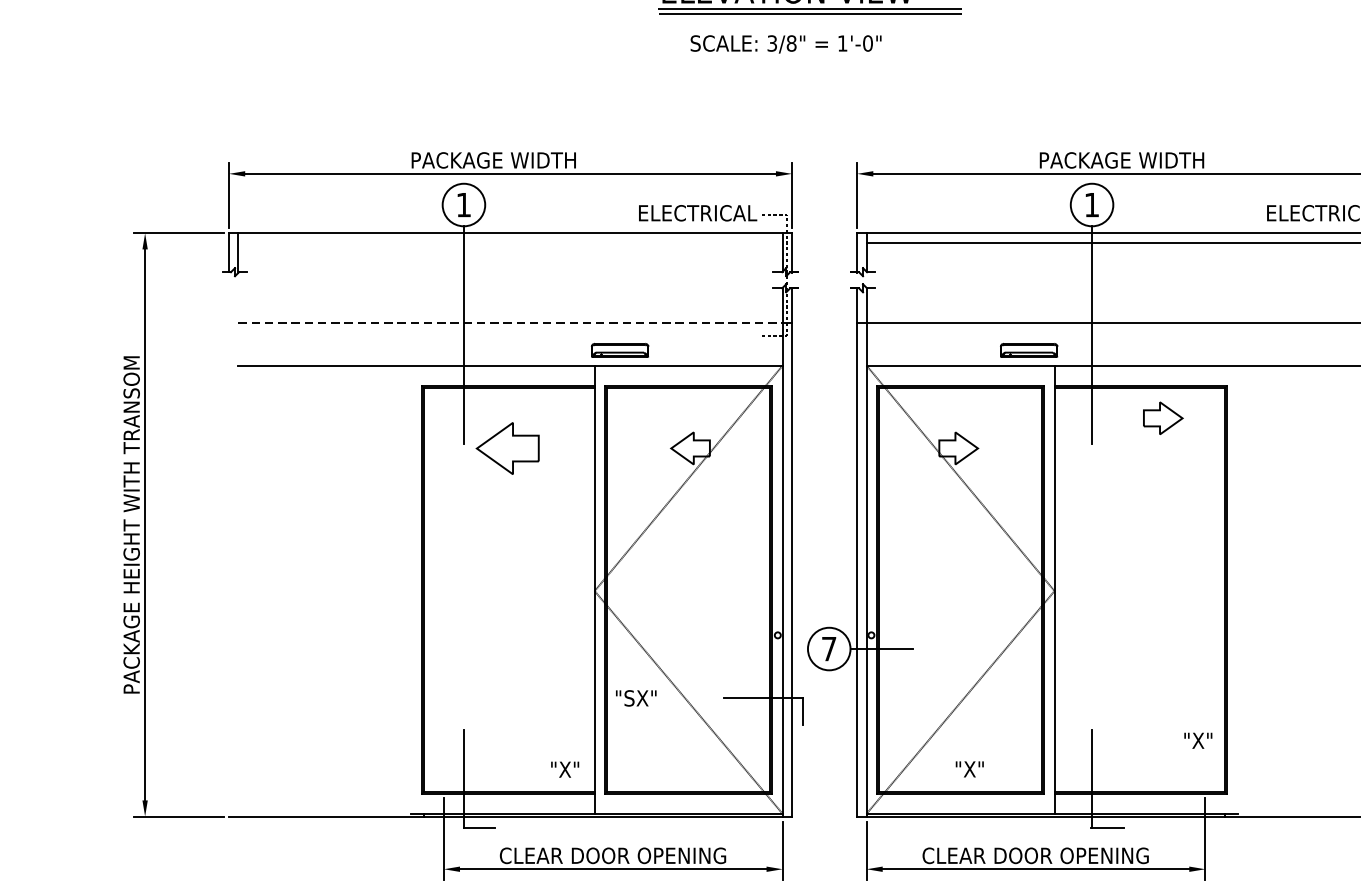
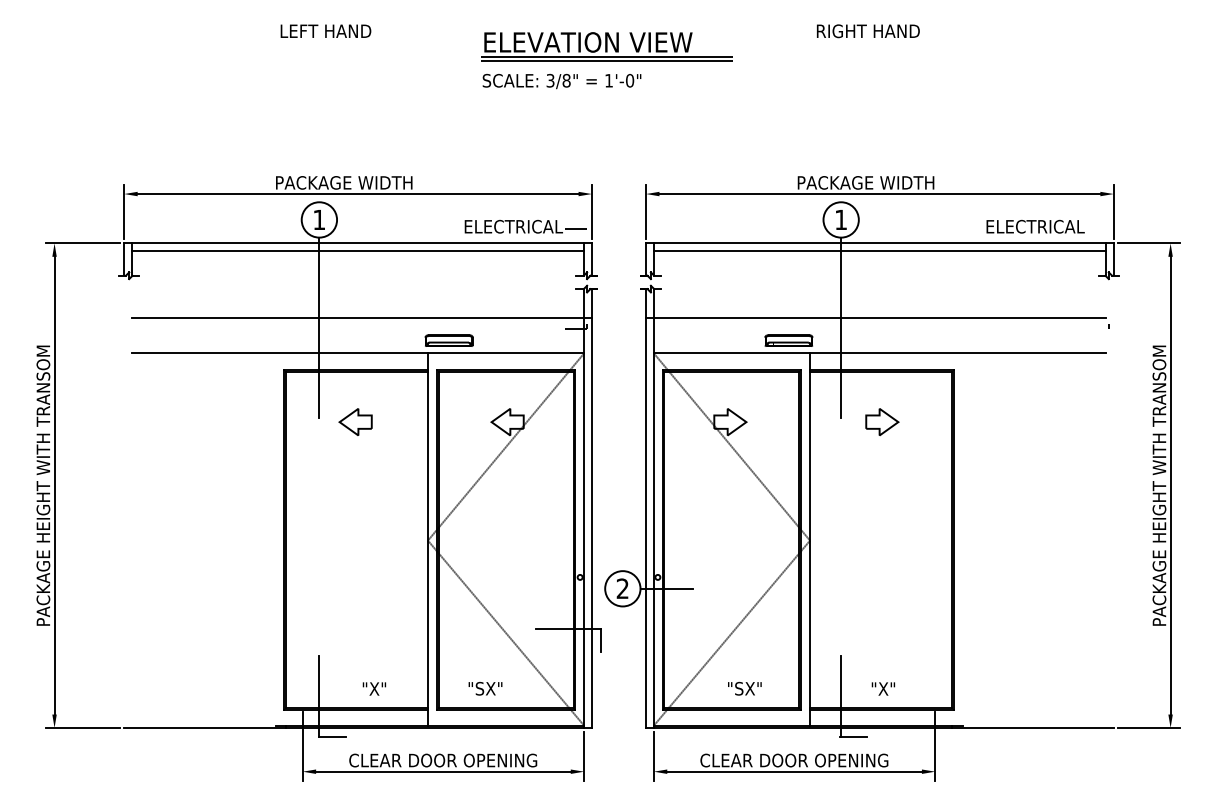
text: (785, 44) -> (561, 81), moved
line: (511, 243) -> (358, 251), added
line: (511, 322) -> (358, 317), dashed -> solid
part: (1163, 417) -> (882, 421), moved
part: (507, 447) -> (355, 421), size x0.62
text: (828, 648) -> (622, 588), 7 -> 2
text: (636, 698) -> (485, 688), moved
text: (1197, 740) -> (882, 688), moved
text: (565, 769) -> (374, 688), moved
text: (979, 769) -> (747, 688), "X" -> "SX"

